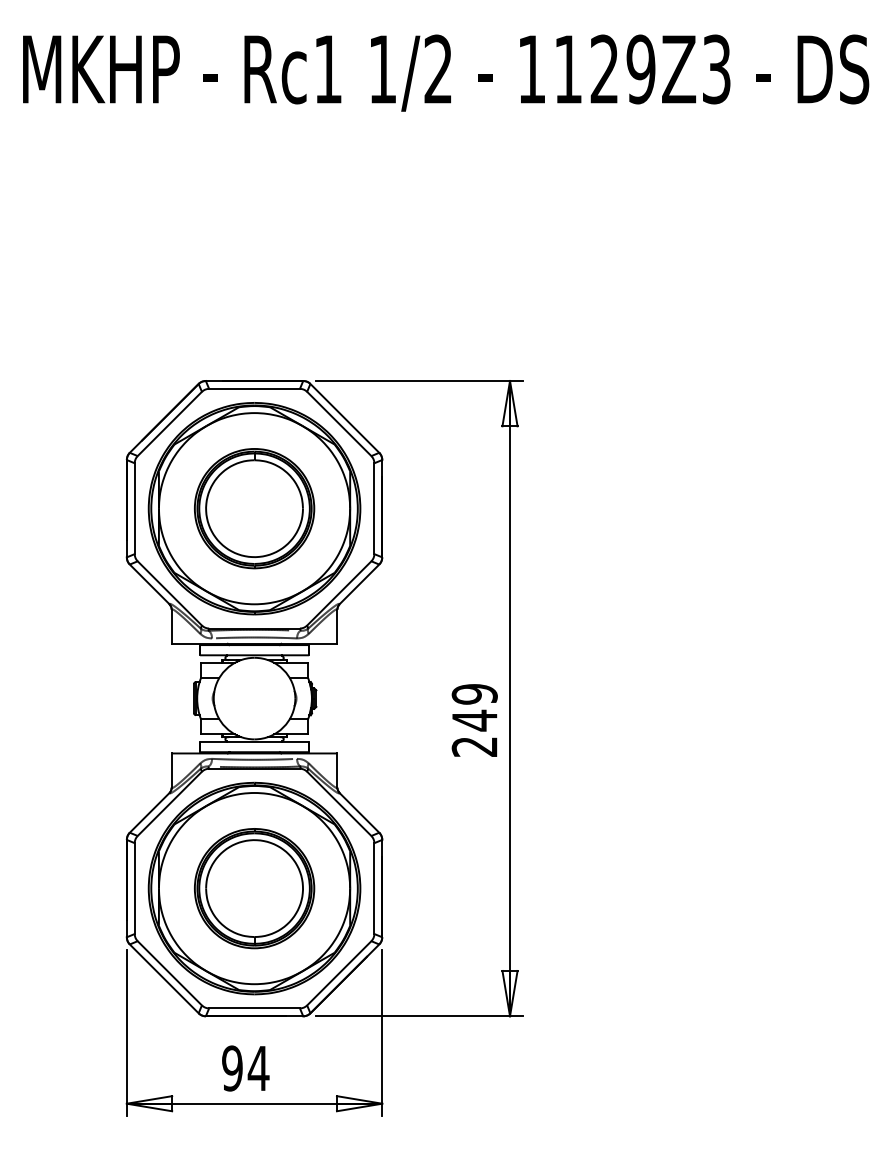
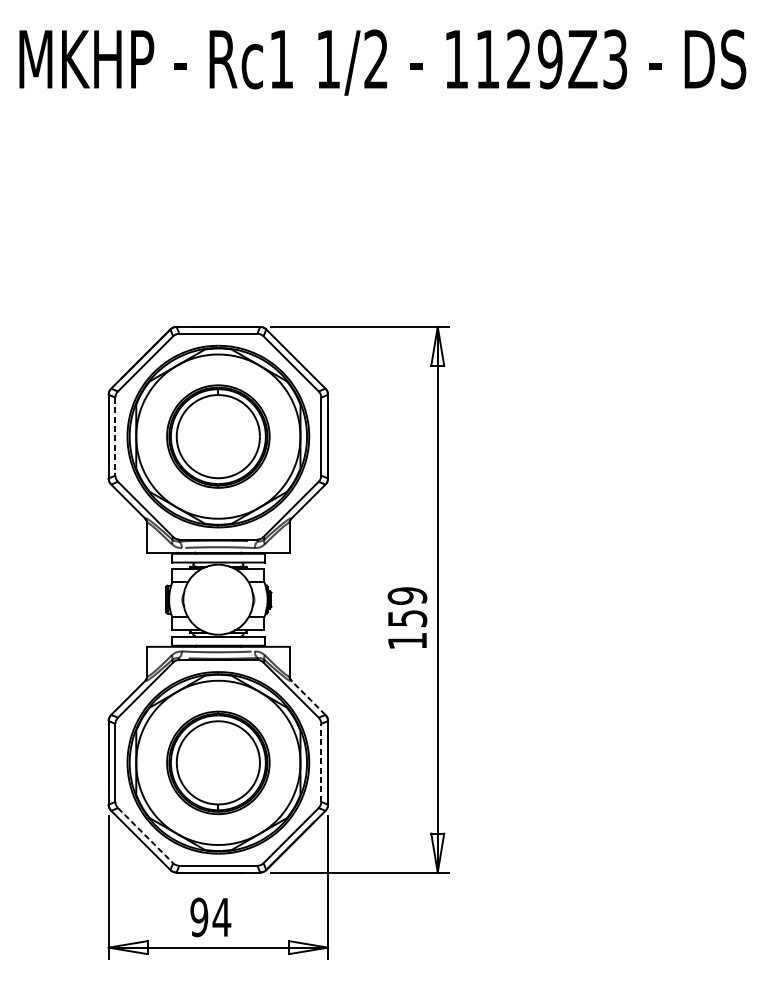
line: (134, 509) -> (115, 437), solid -> dashed
text: (474, 732) -> (407, 628), 249 -> 159
line: (359, 812) -> (308, 697), solid -> dashed
line: (374, 888) -> (321, 762), solid -> dashed
line: (170, 973) -> (146, 835), solid -> dashed

